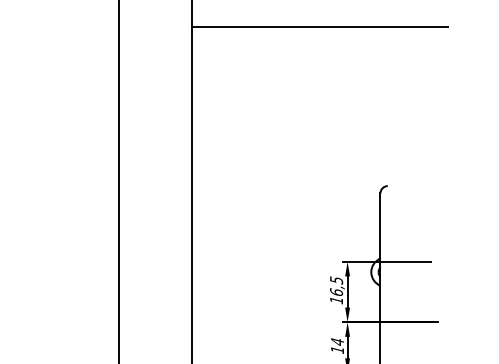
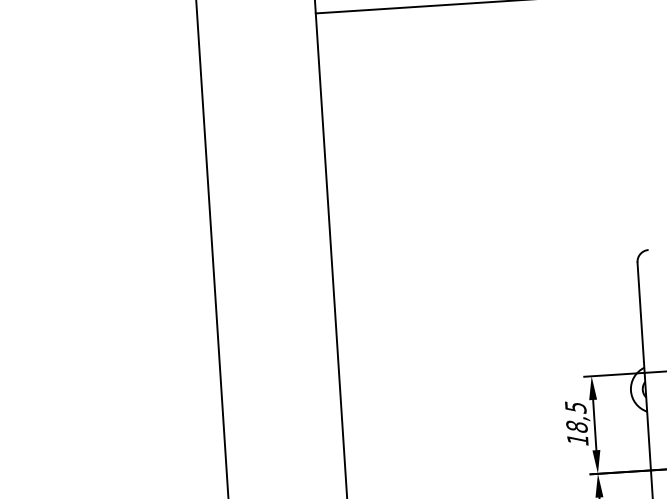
text: (336, 292) -> (576, 427), 16,5 -> 18,5

